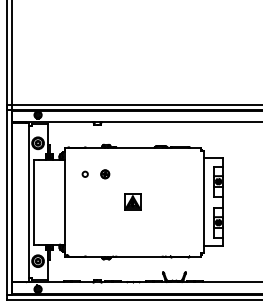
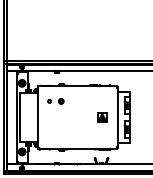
part: (133, 201) -> (102, 117), moved

